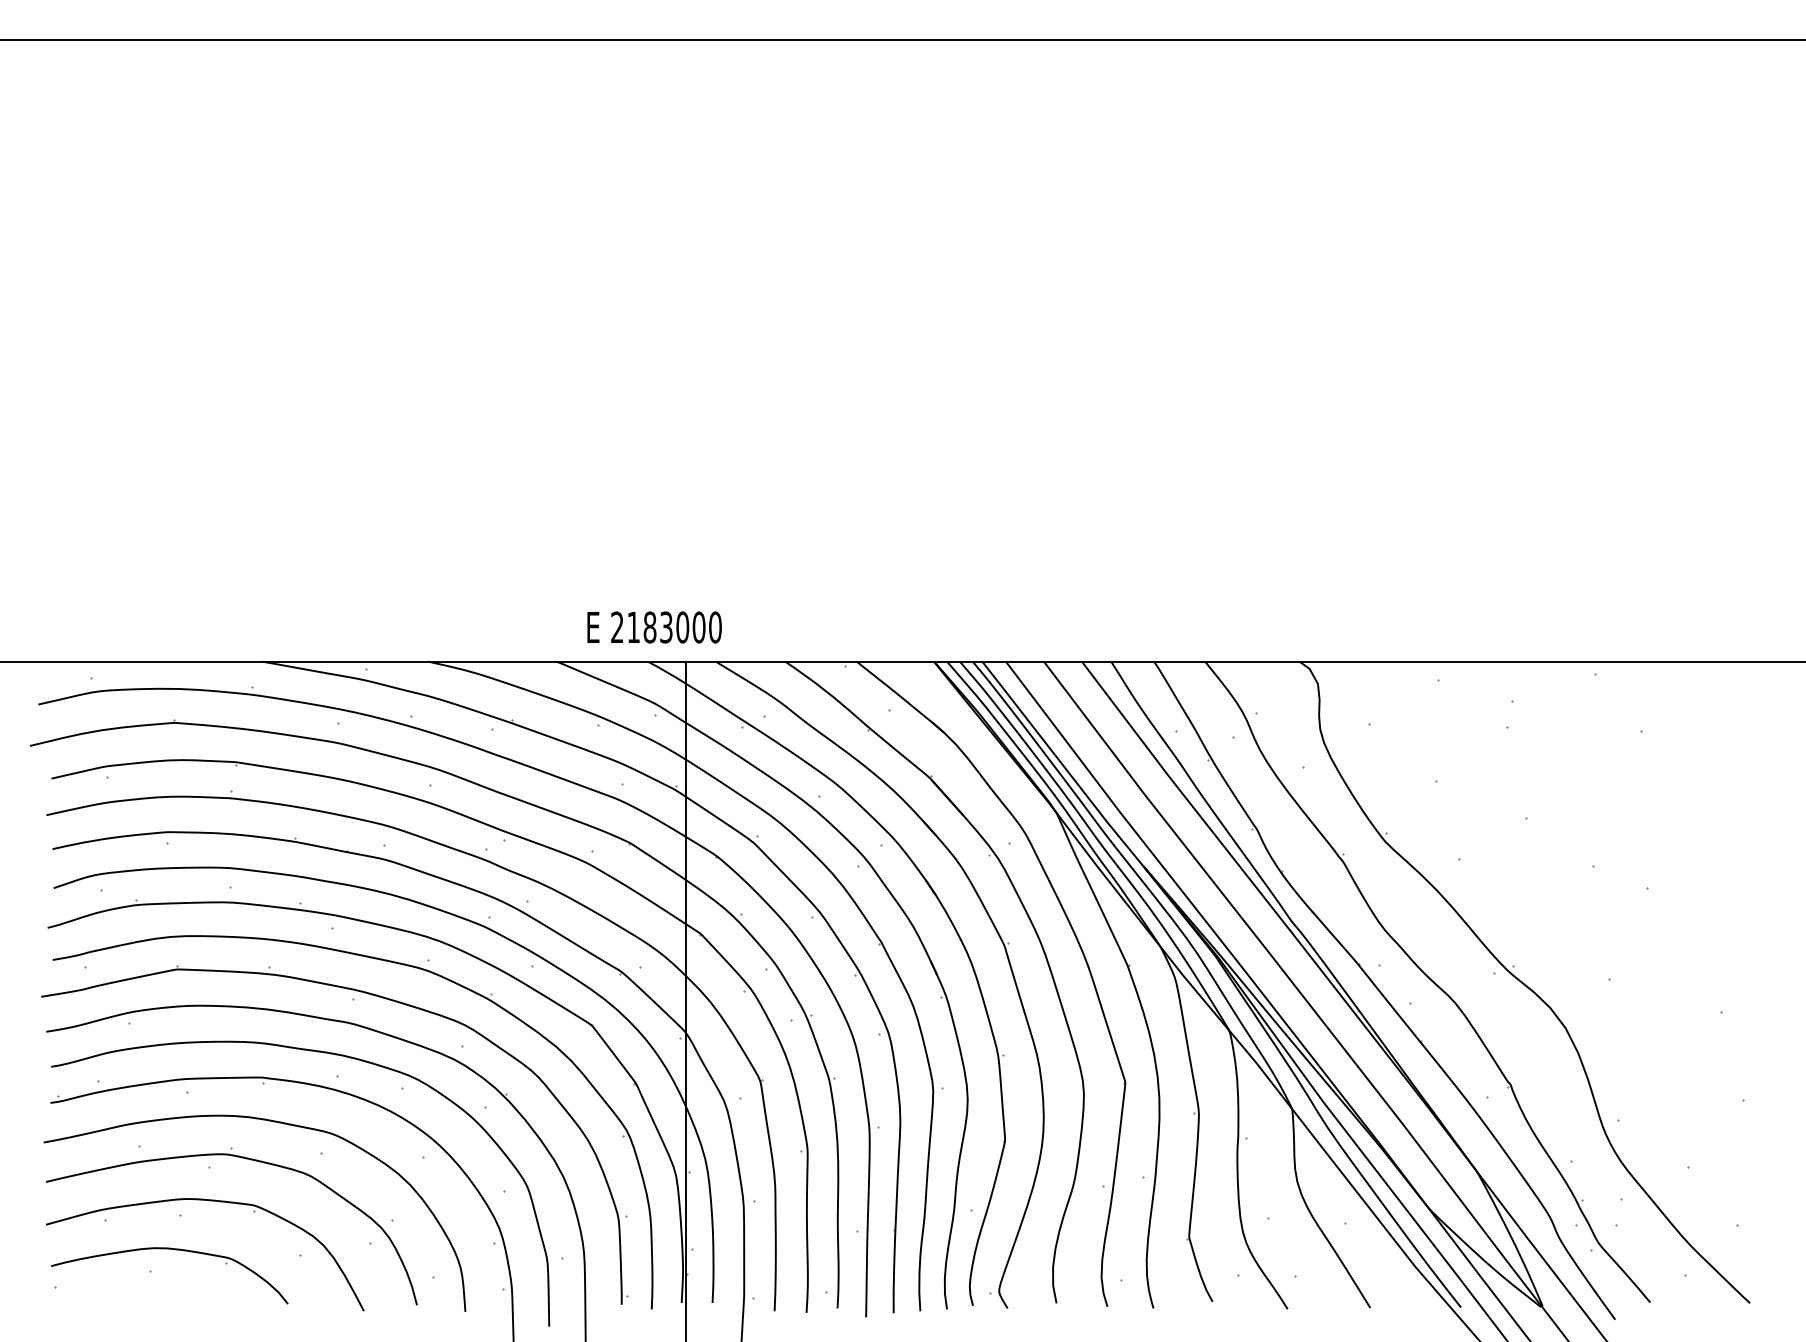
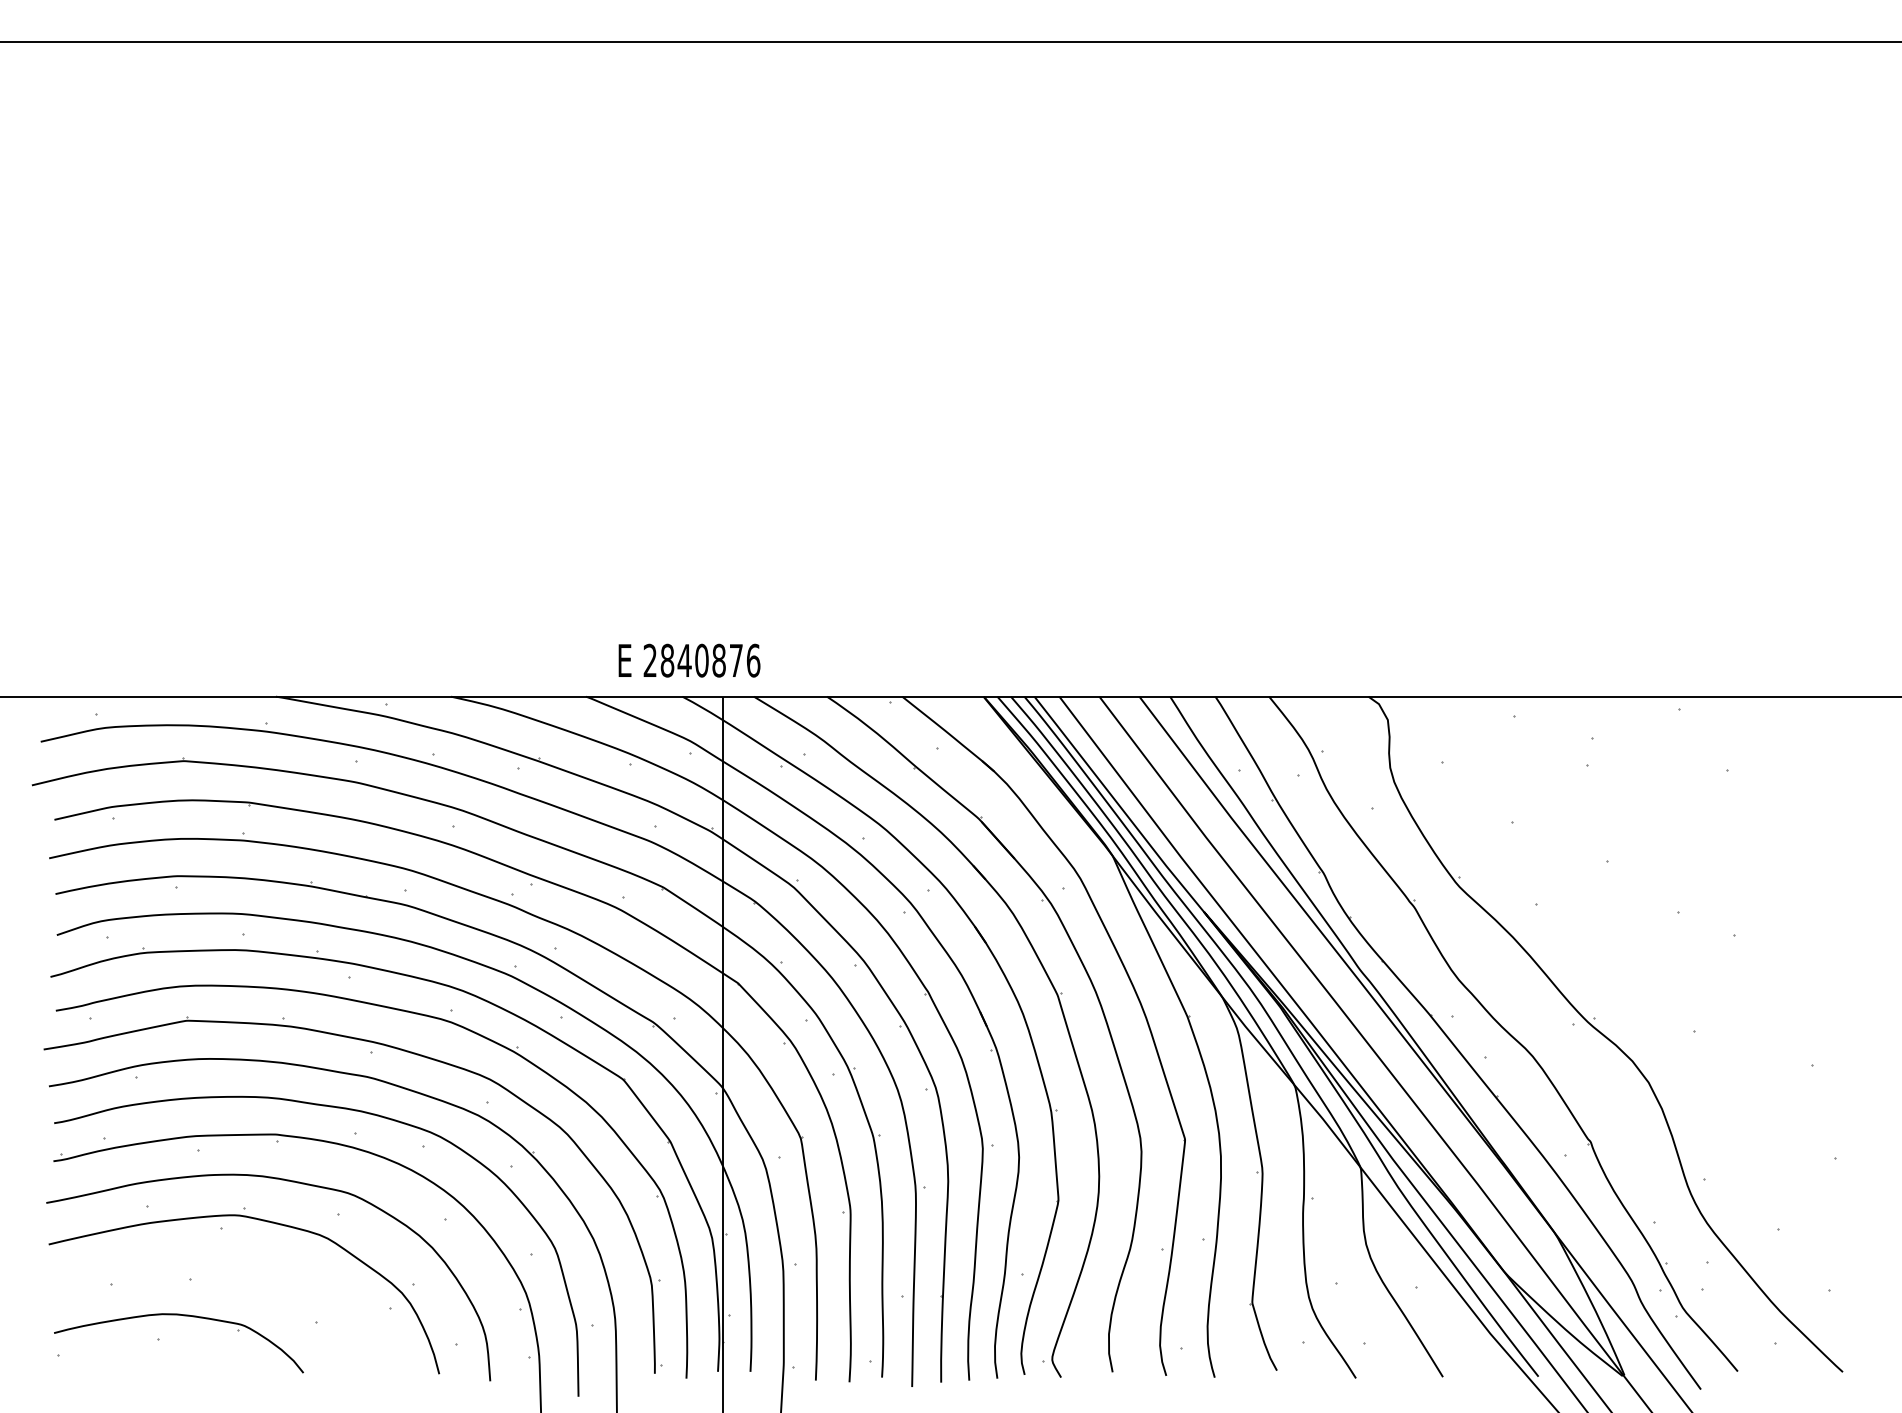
text: (674, 627) -> (710, 660), 2183000 -> 2840876
part: (204, 1200) -> (215, 1264), removed

